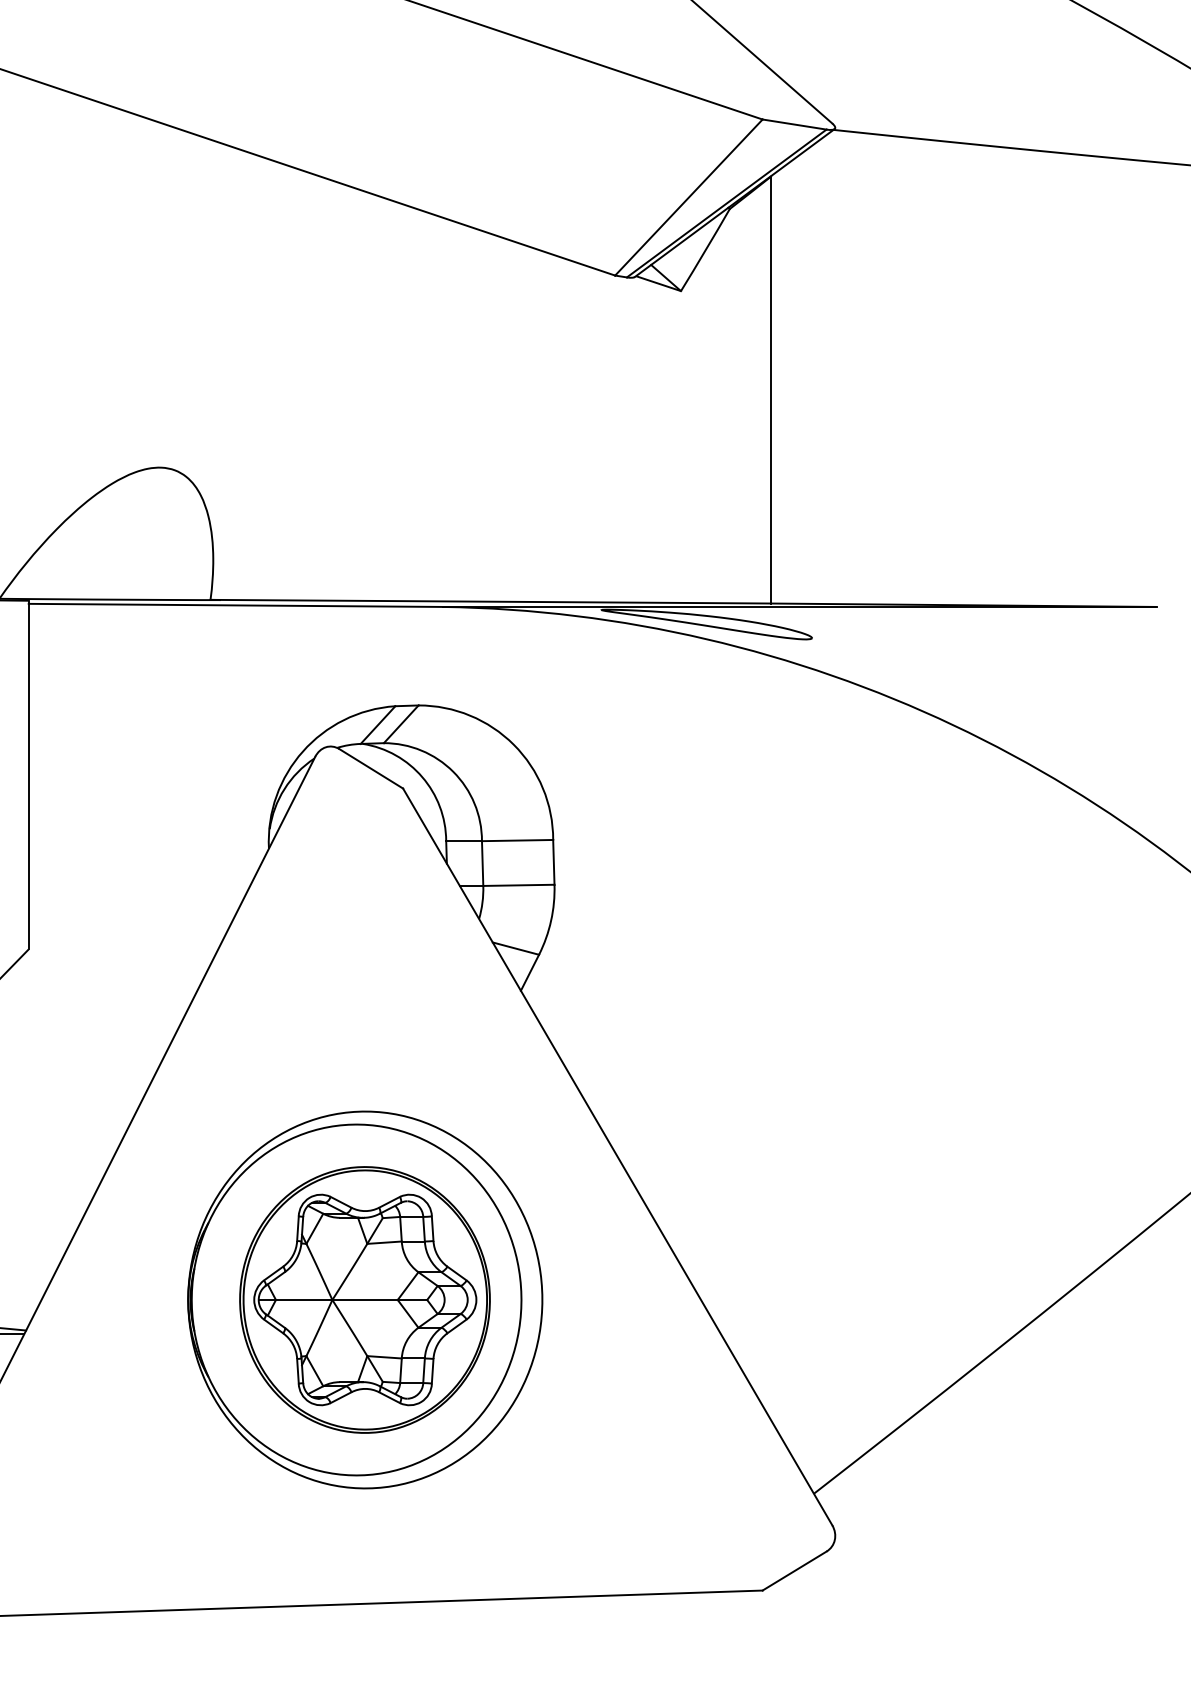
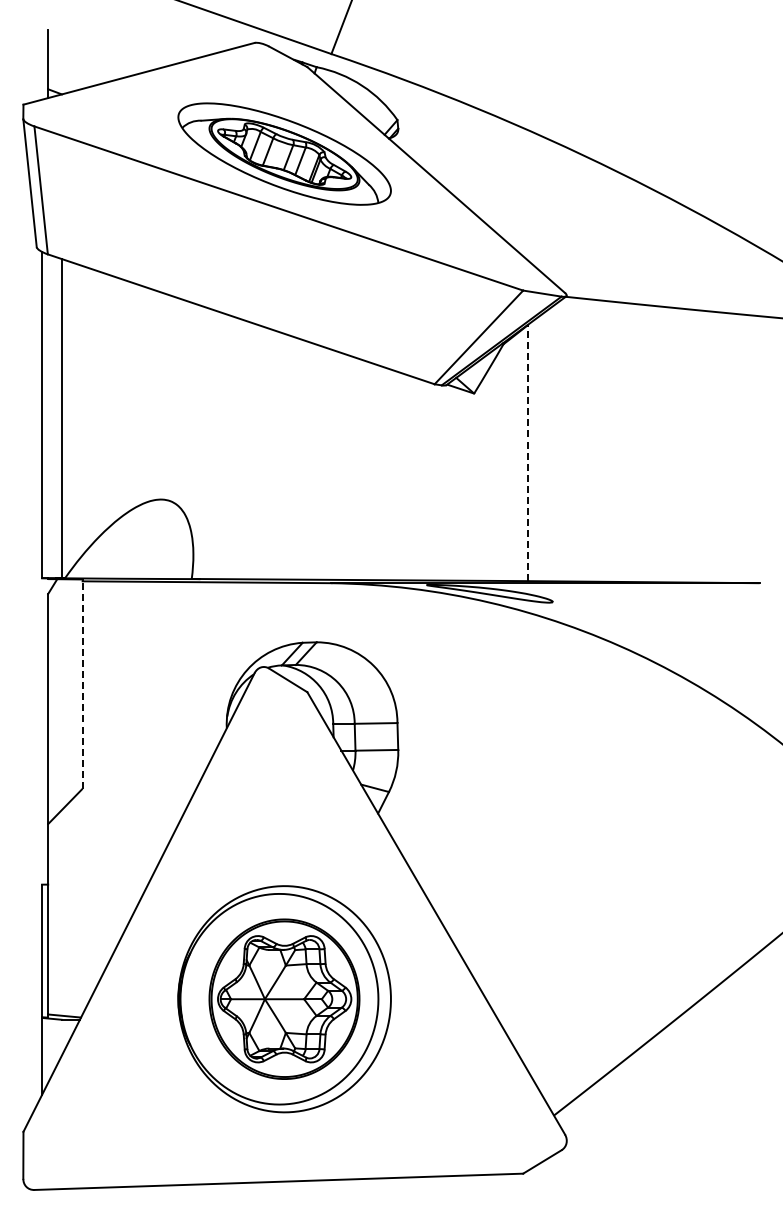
line: (771, 389) -> (528, 452), solid -> dashed
line: (28, 777) -> (82, 685), solid -> dashed

